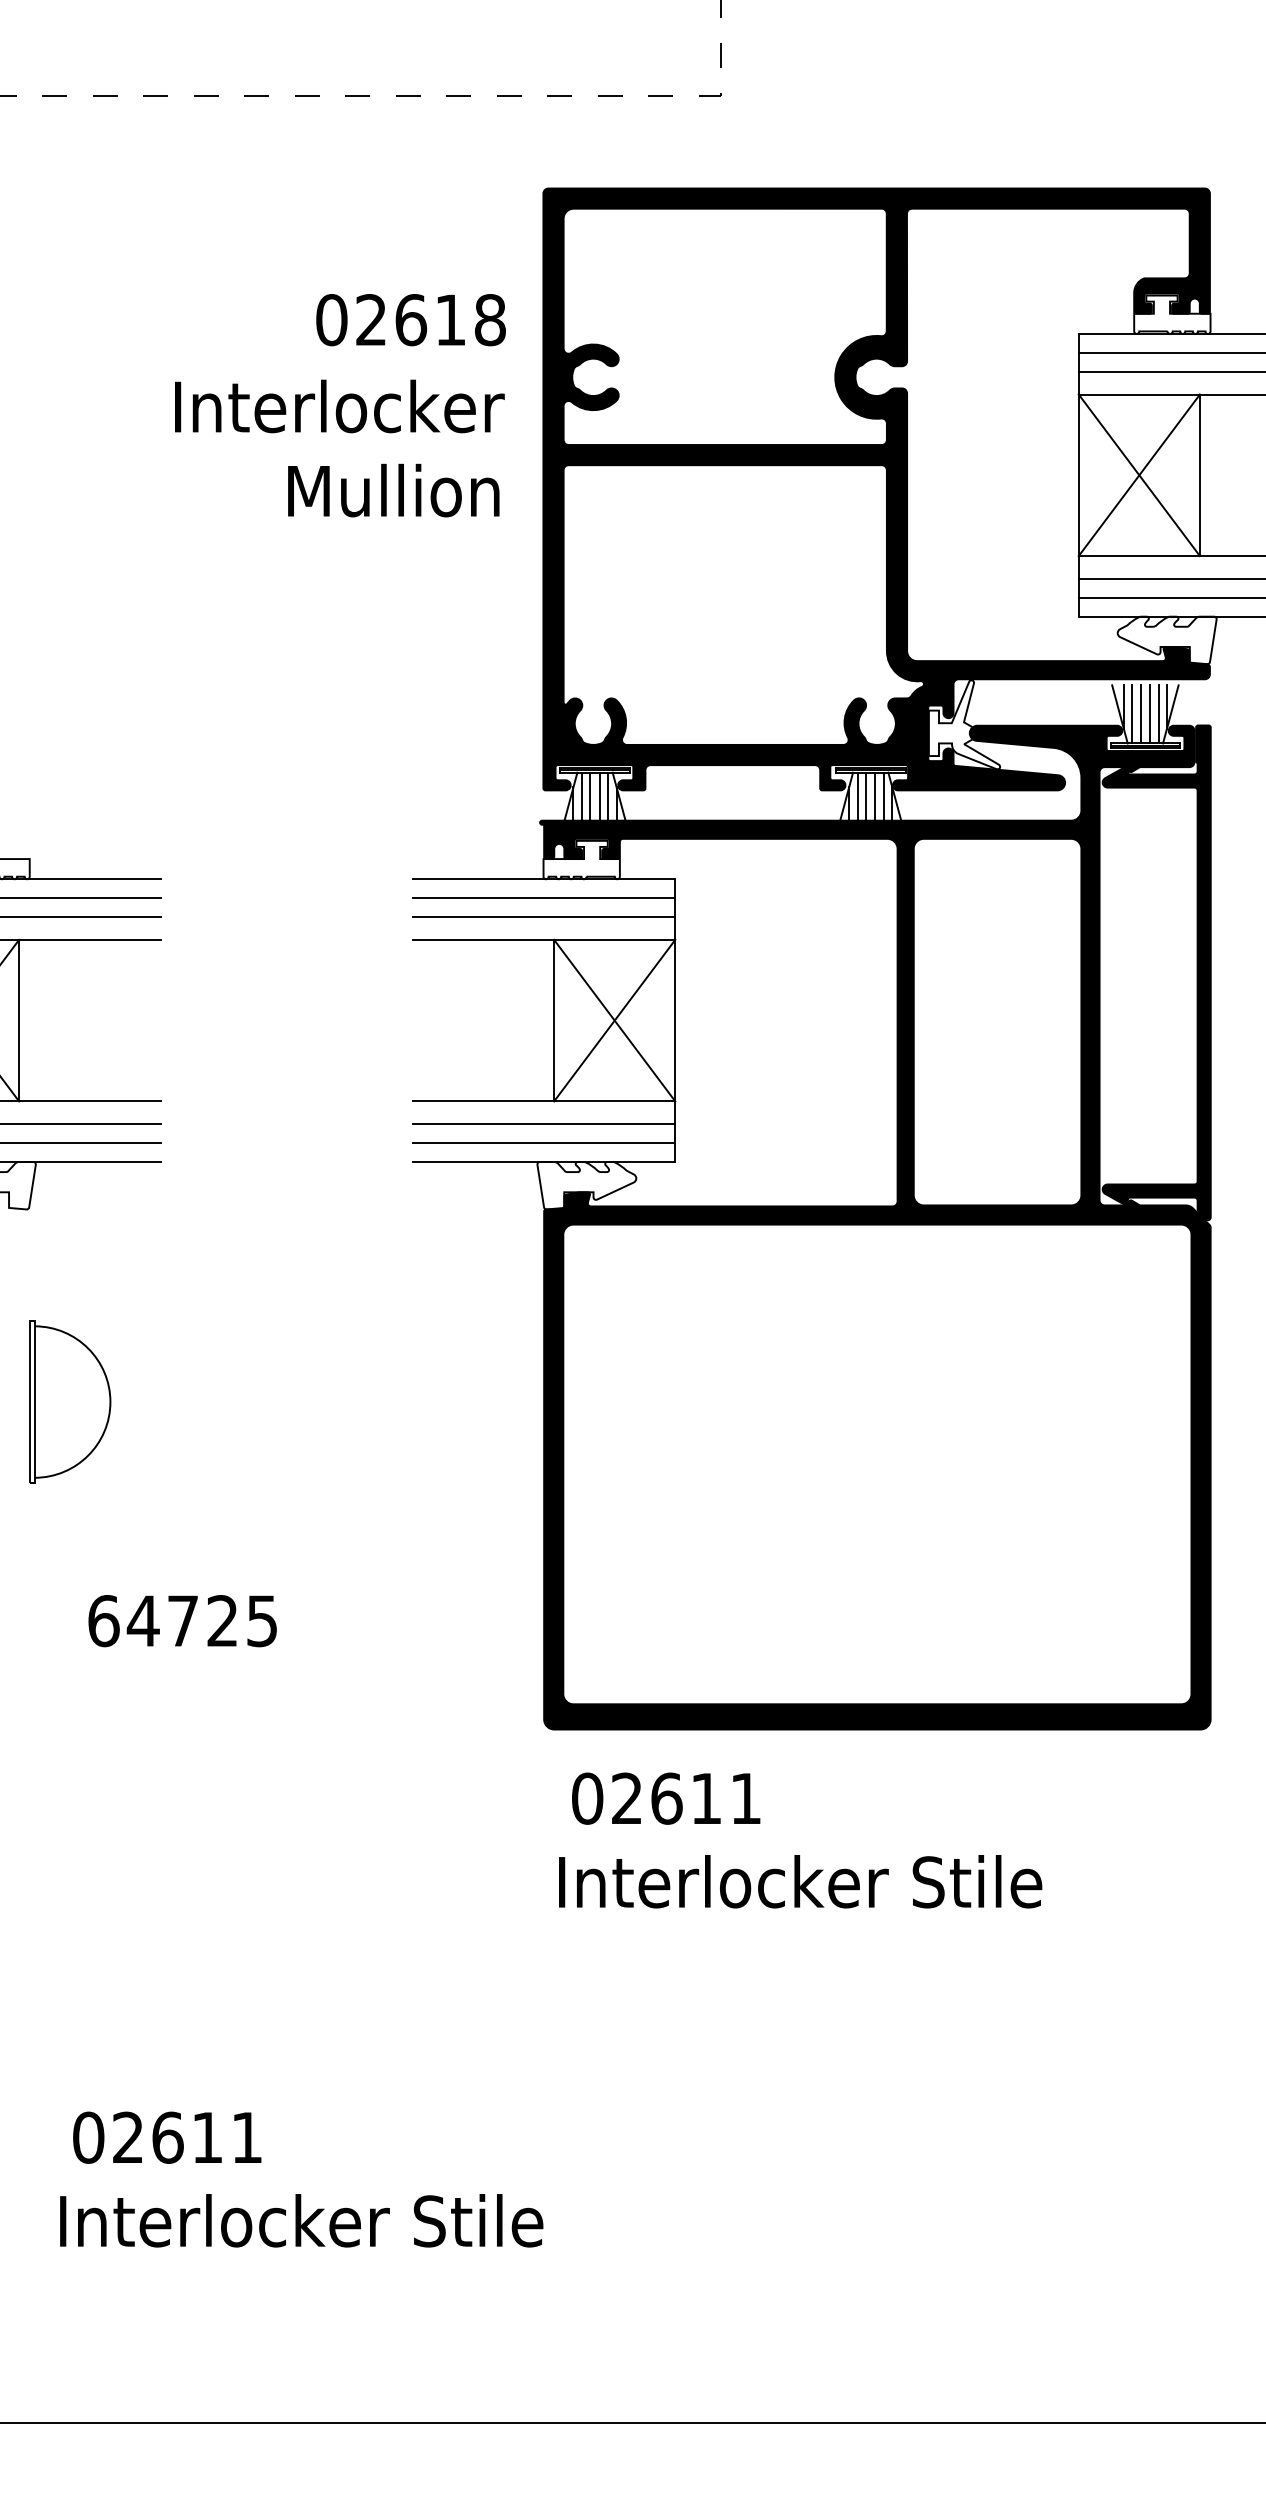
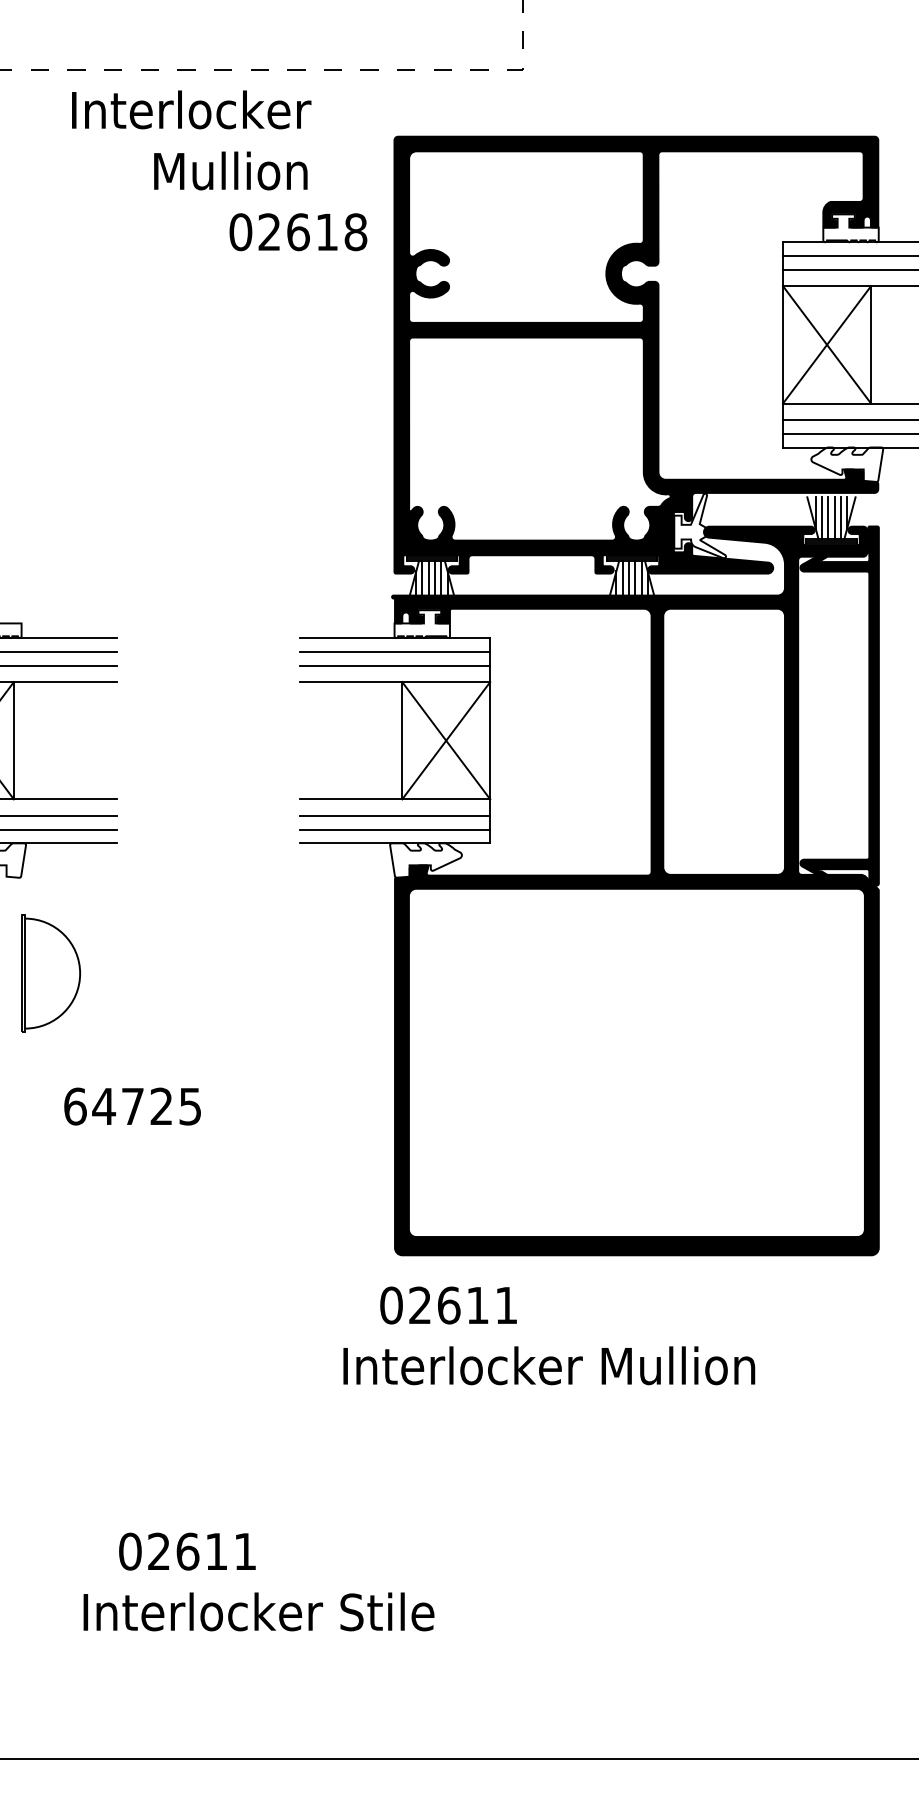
text: (339, 448) -> (191, 140), moved
part: (70, 1401) -> (51, 973), moved
text: (182, 1620) -> (132, 1106), moved
text: (666, 1798) -> (448, 1305), moved
text: (756, 1881) -> (549, 1365), Interlocker Stile -> Interlocker Mullion
text: (167, 2137) -> (187, 1551), moved
text: (300, 2220) -> (258, 1611), moved

